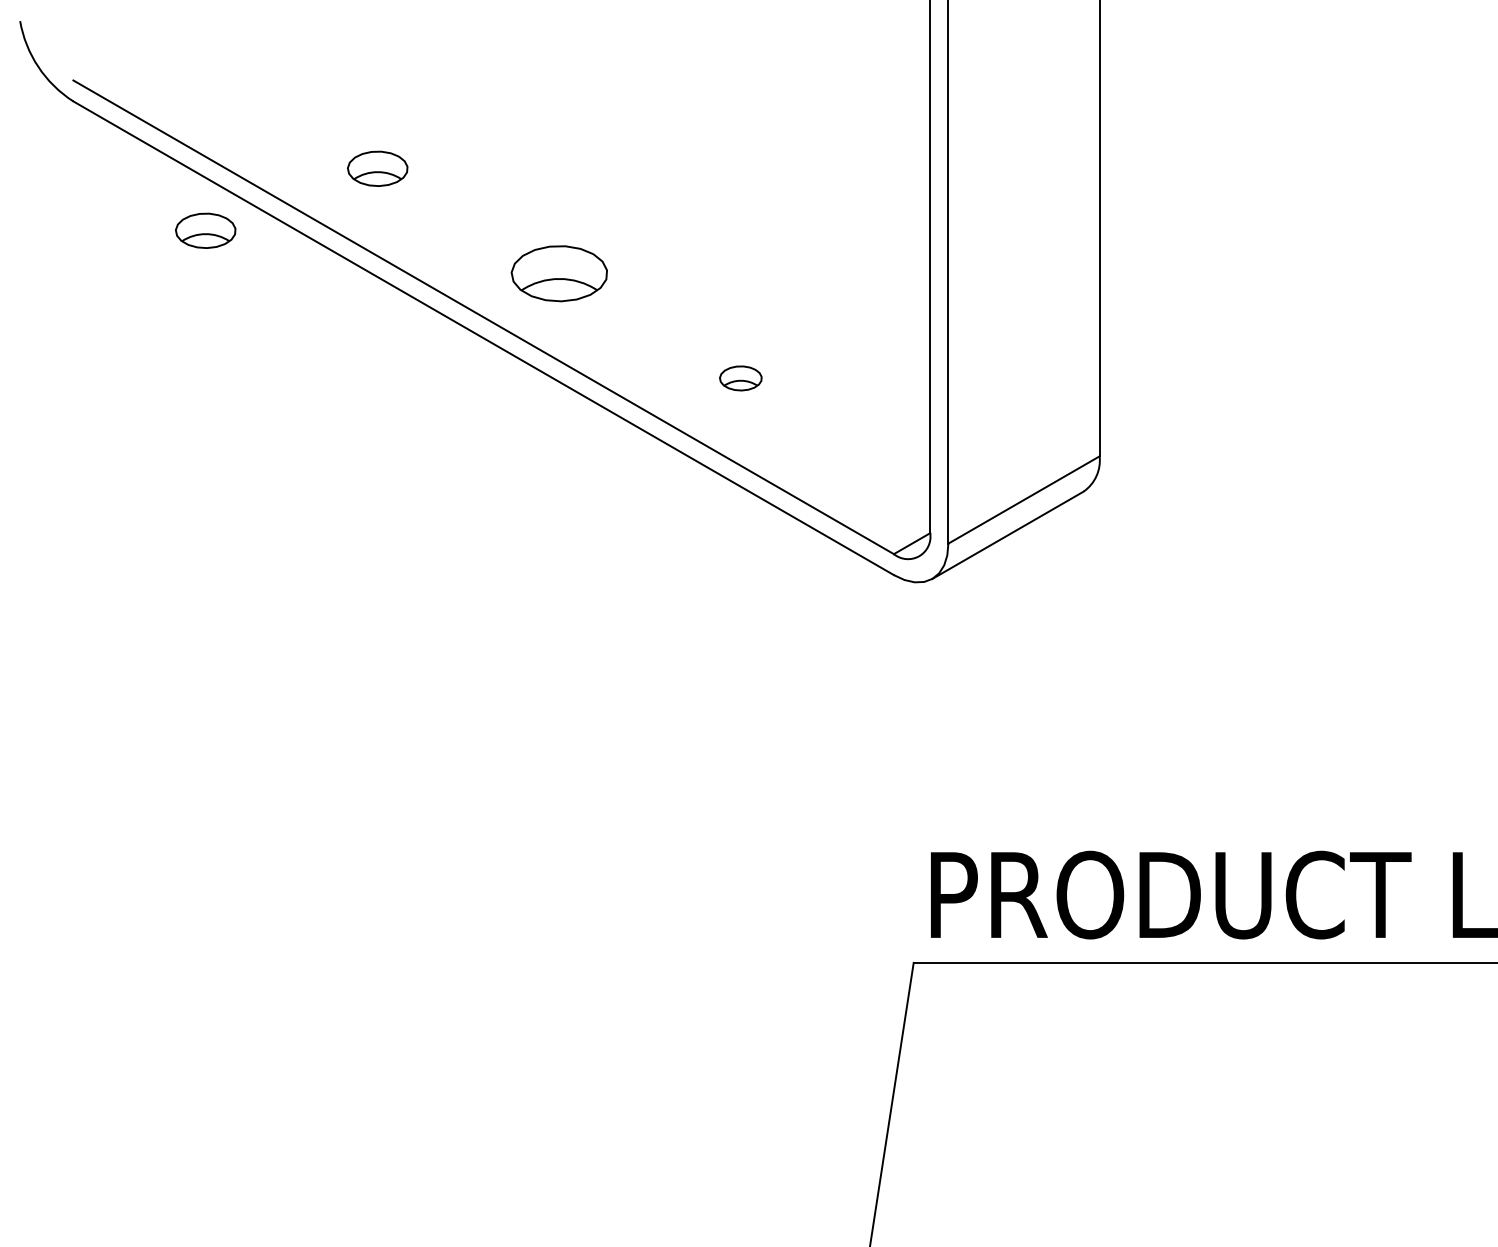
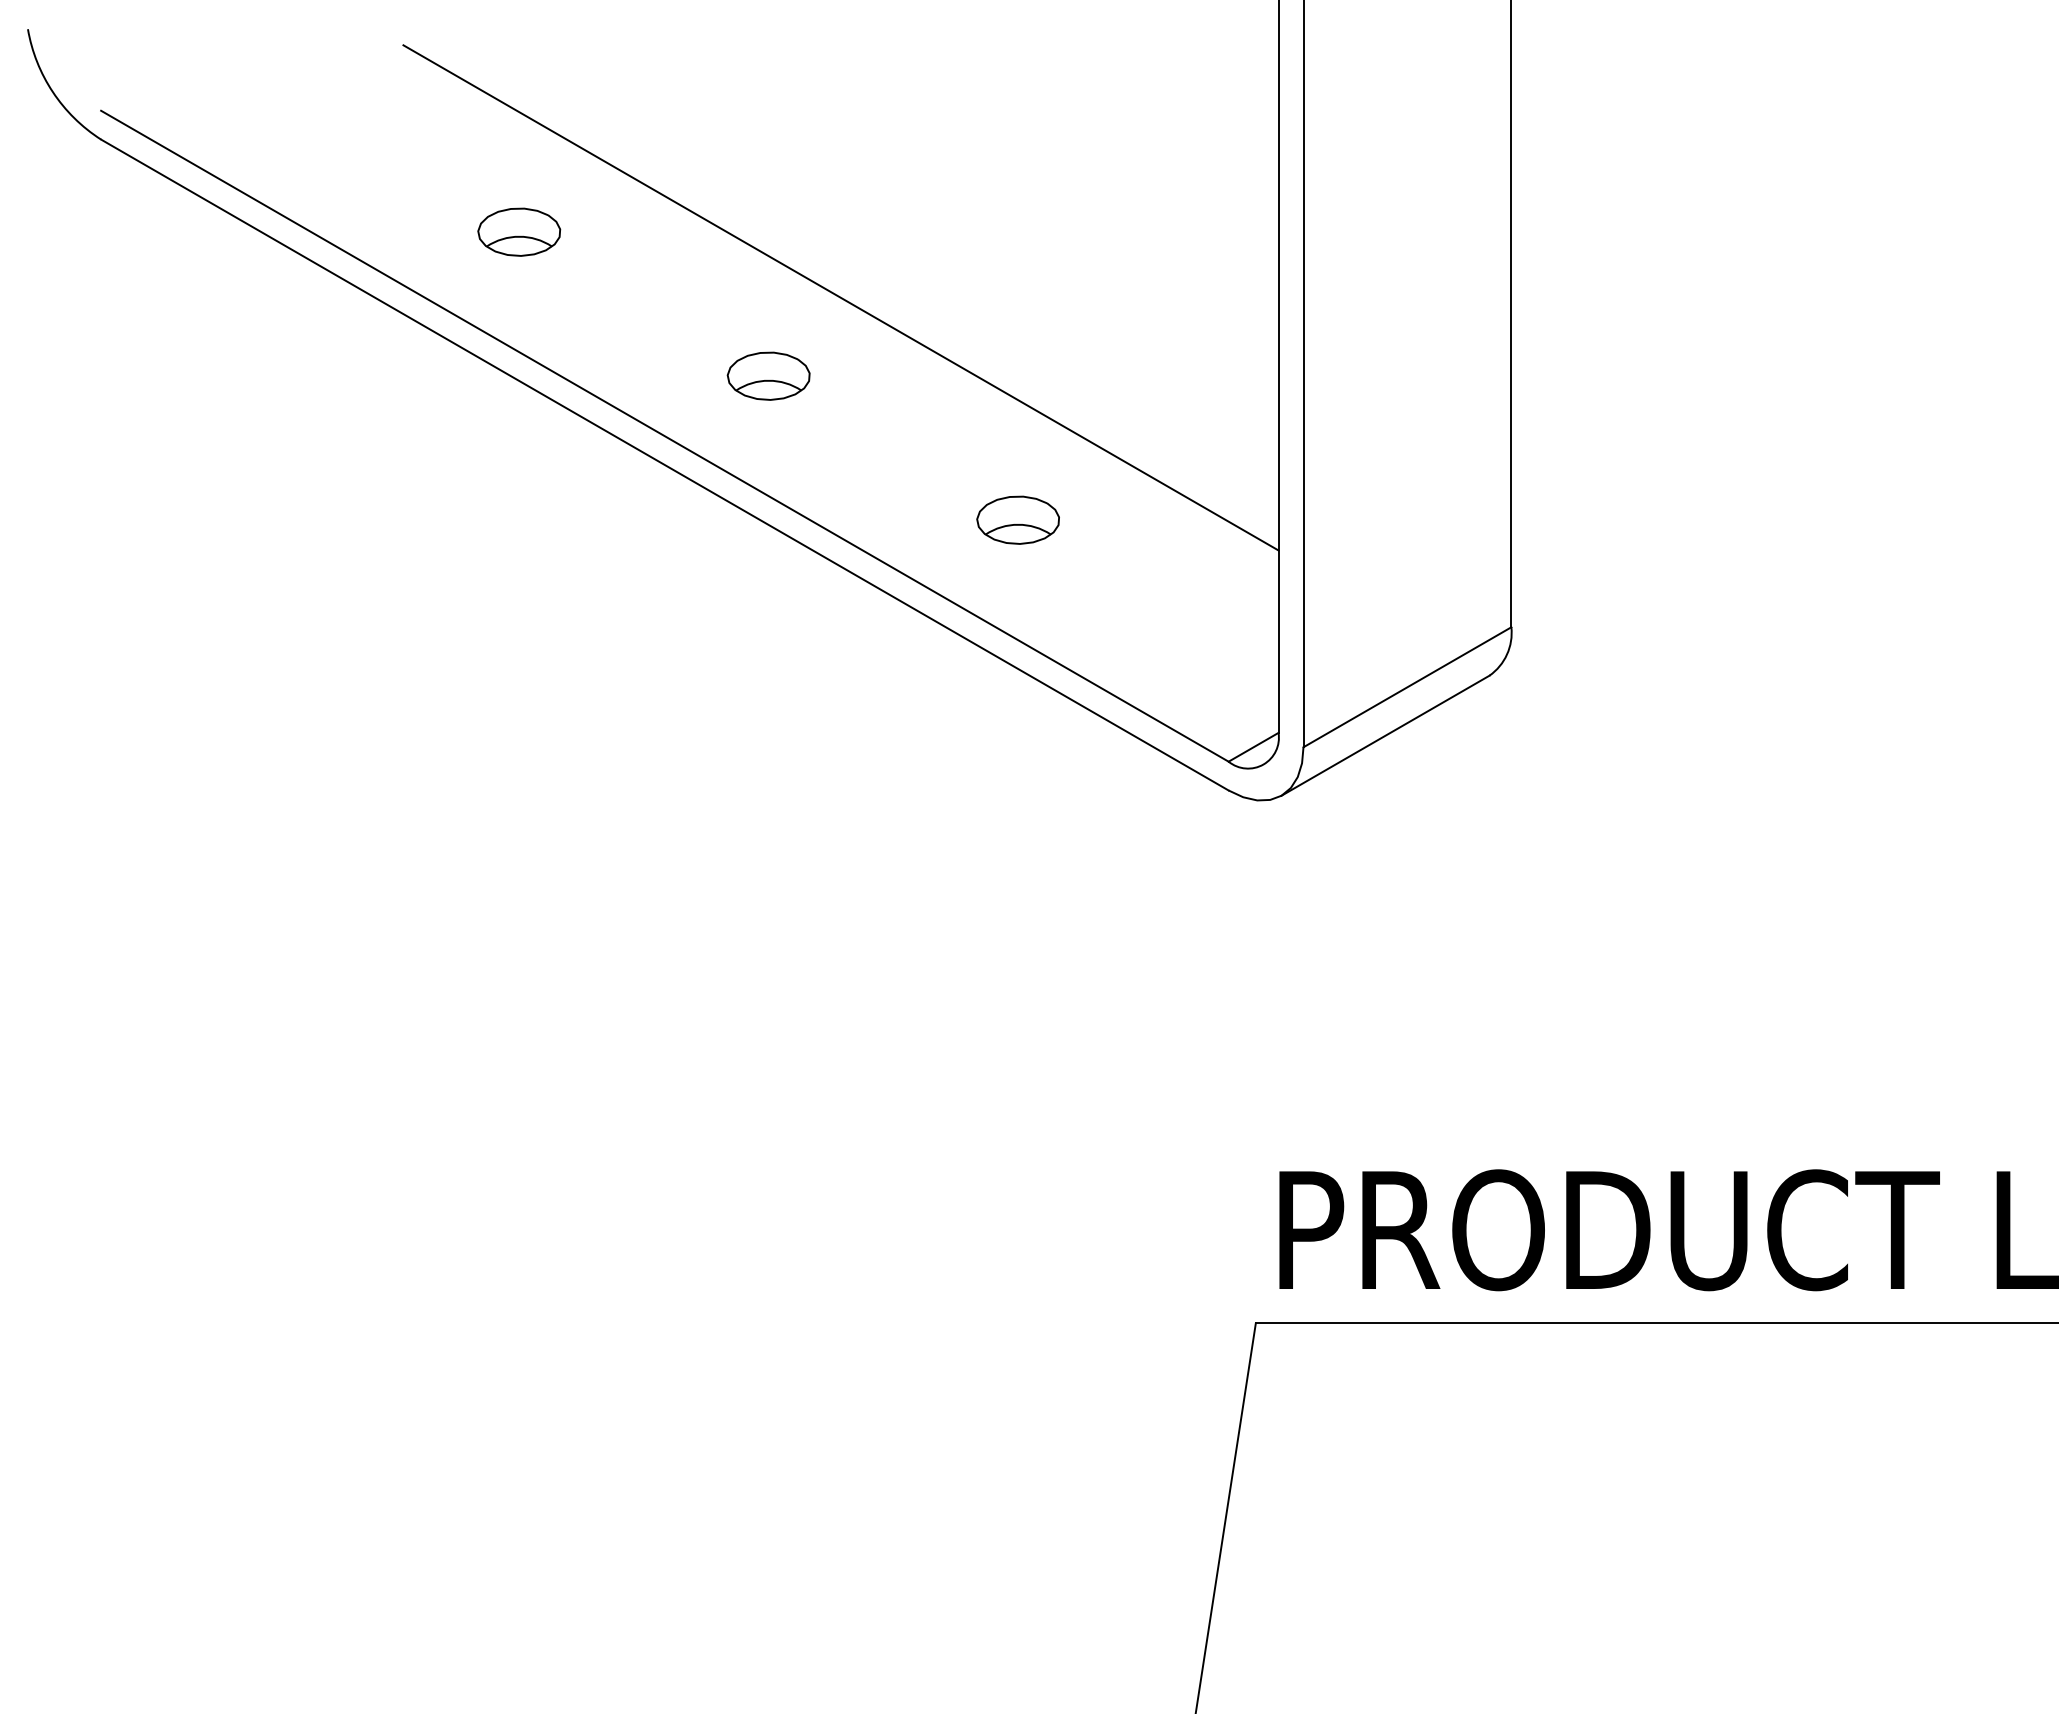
line: (611, 216) -> (840, 297), added
part: (205, 230) -> (282, 316), removed
part: (558, 273) -> (767, 376), size x0.62
part: (740, 378) -> (1017, 520), size x1.43

